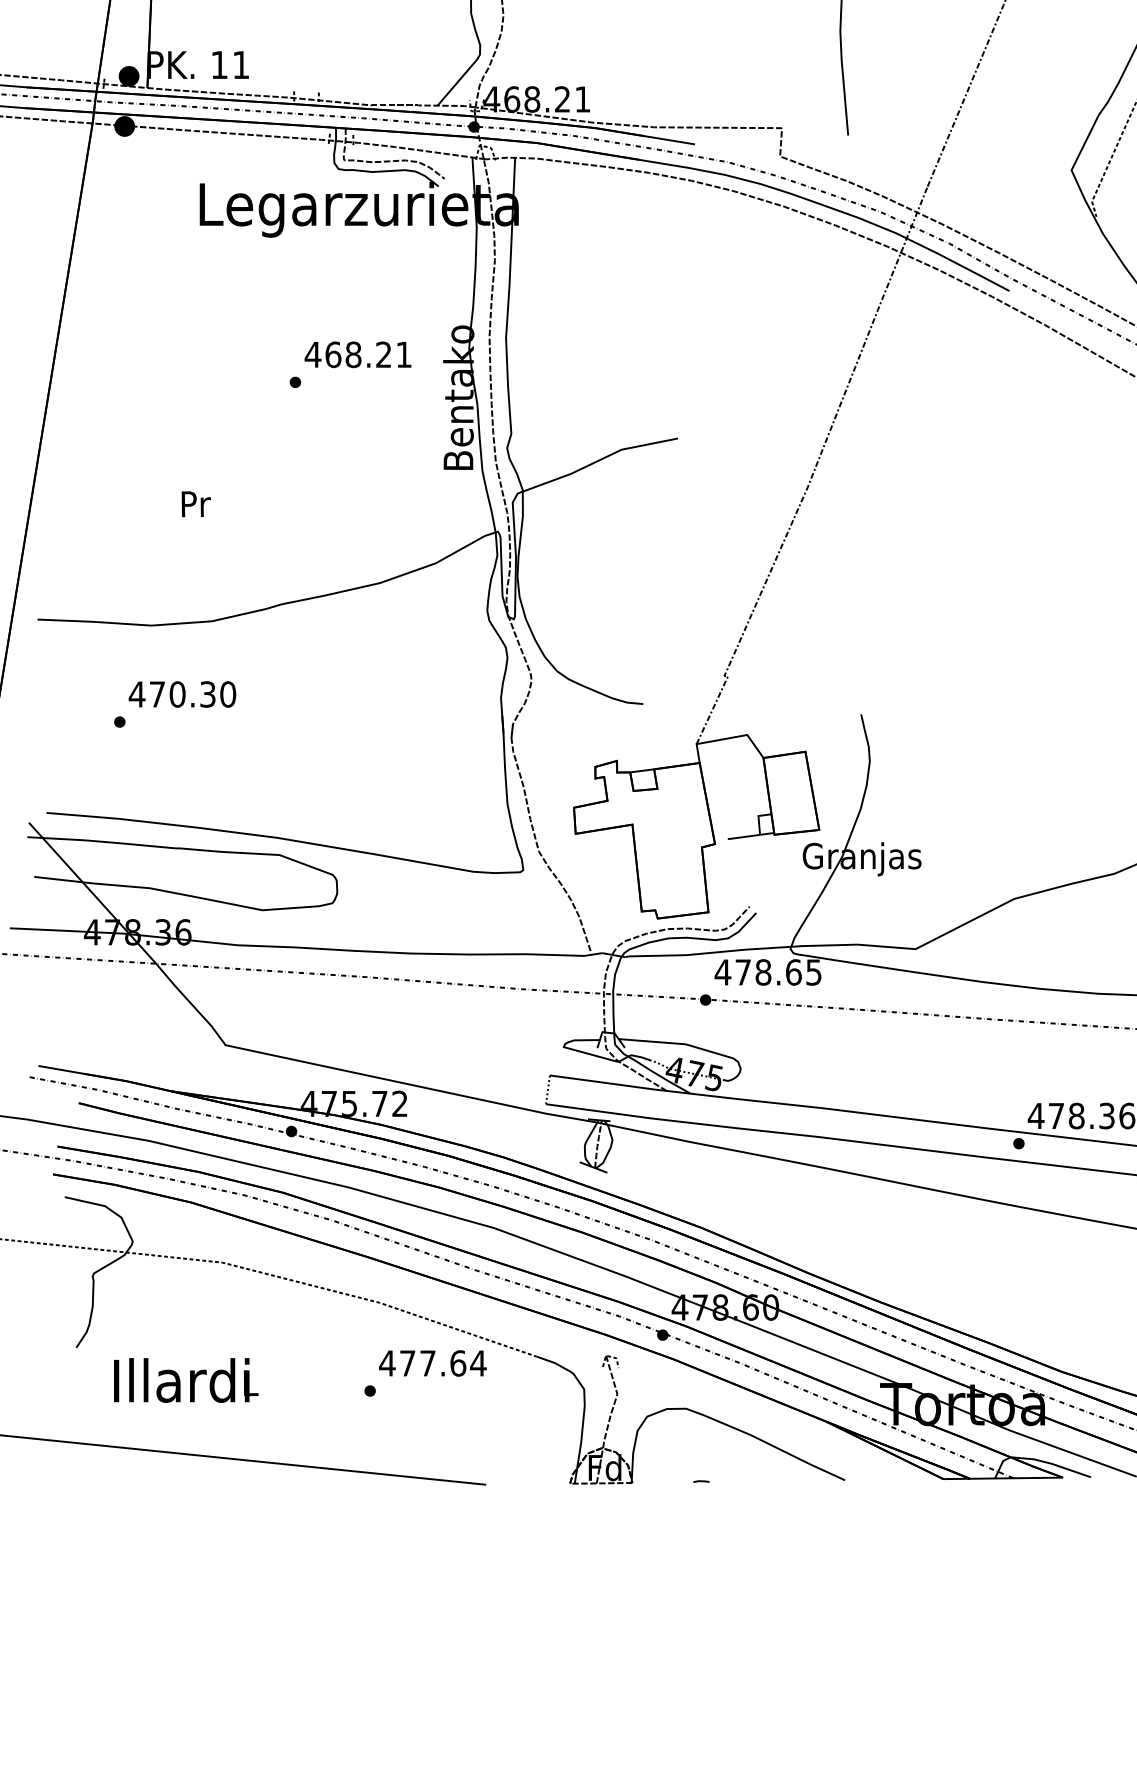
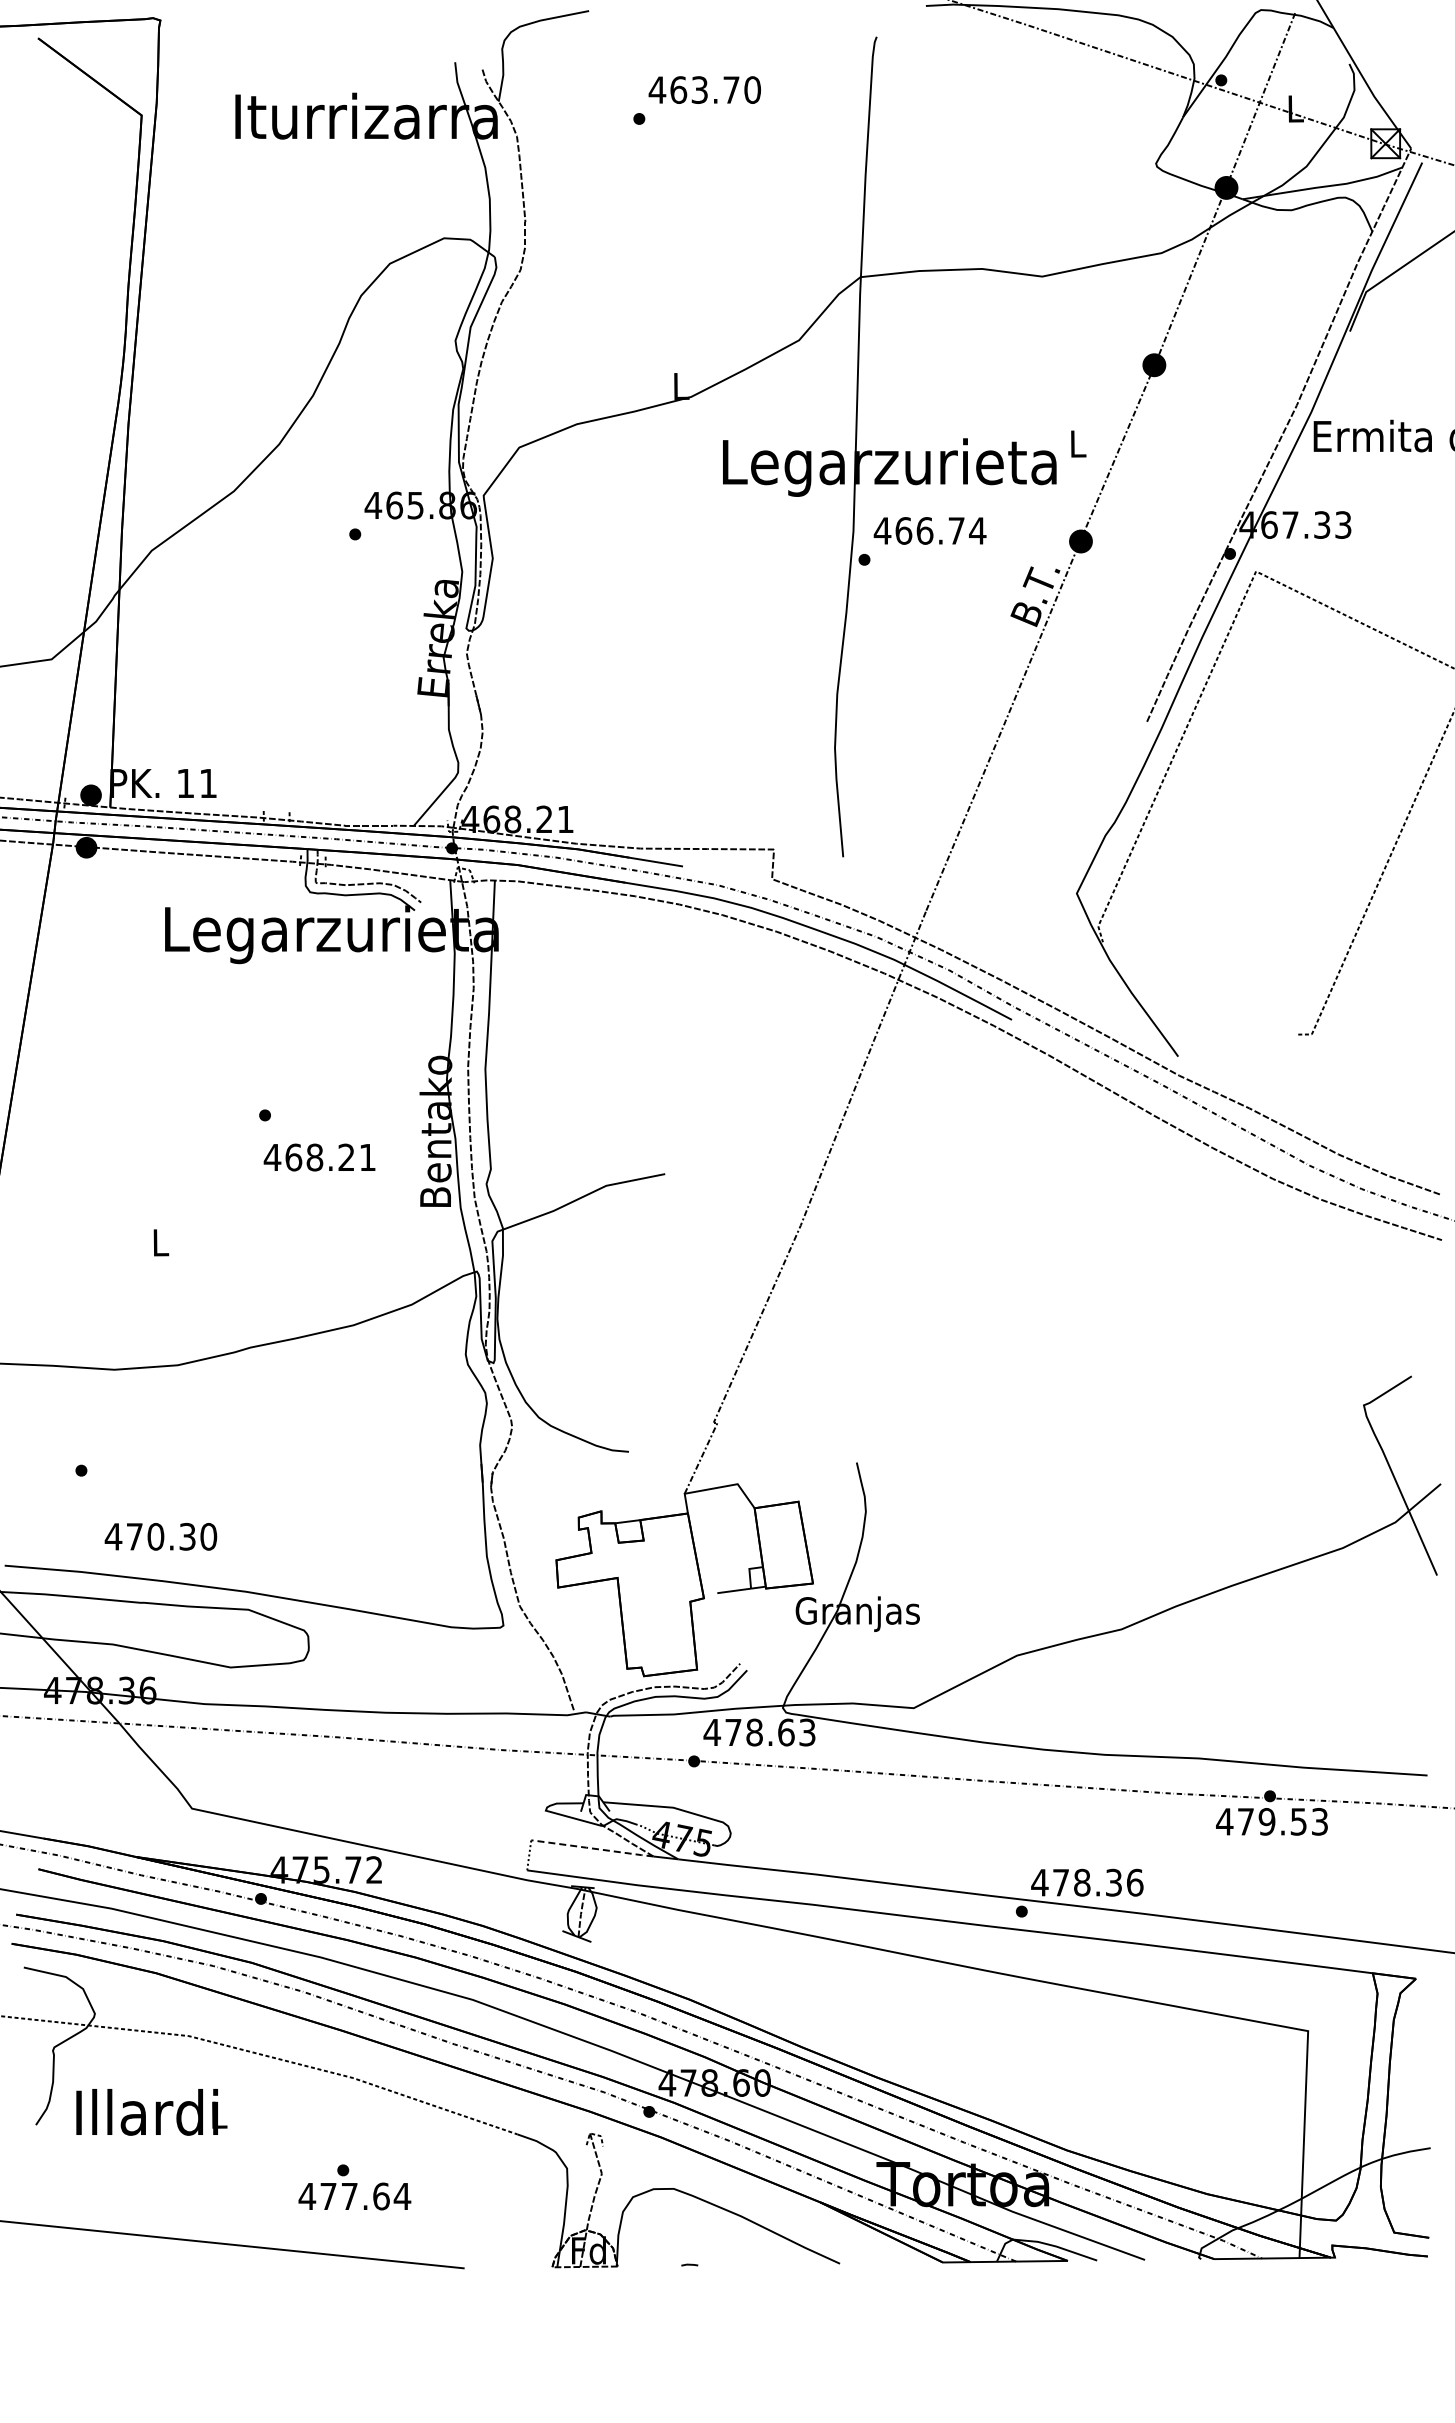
text: (357, 354) -> (319, 1157), moved
text: (196, 503) -> (161, 1242), Pr -> L
text: (182, 694) -> (160, 1536), moved
text: (814, 971) -> (807, 1731), 478.65 -> 478.63
line: (608, 1083) -> (592, 1848), solid -> dashed
text: (432, 1363) -> (354, 2196), moved
text: (185, 1380) -> (151, 2112), moved

